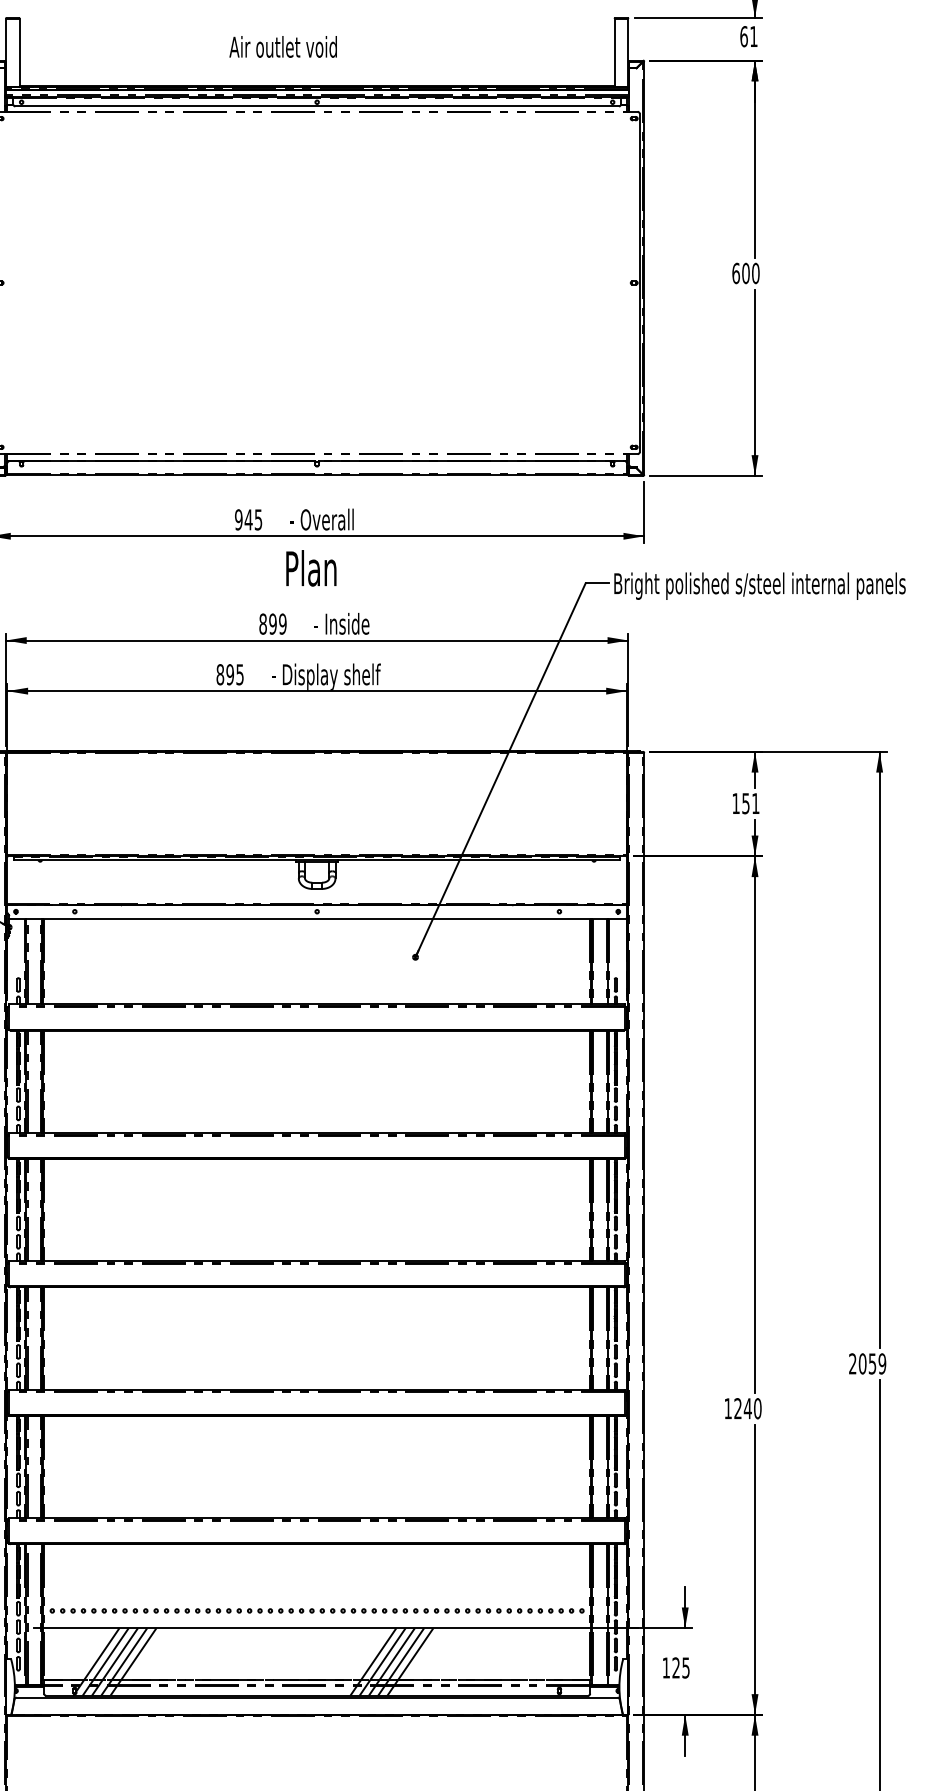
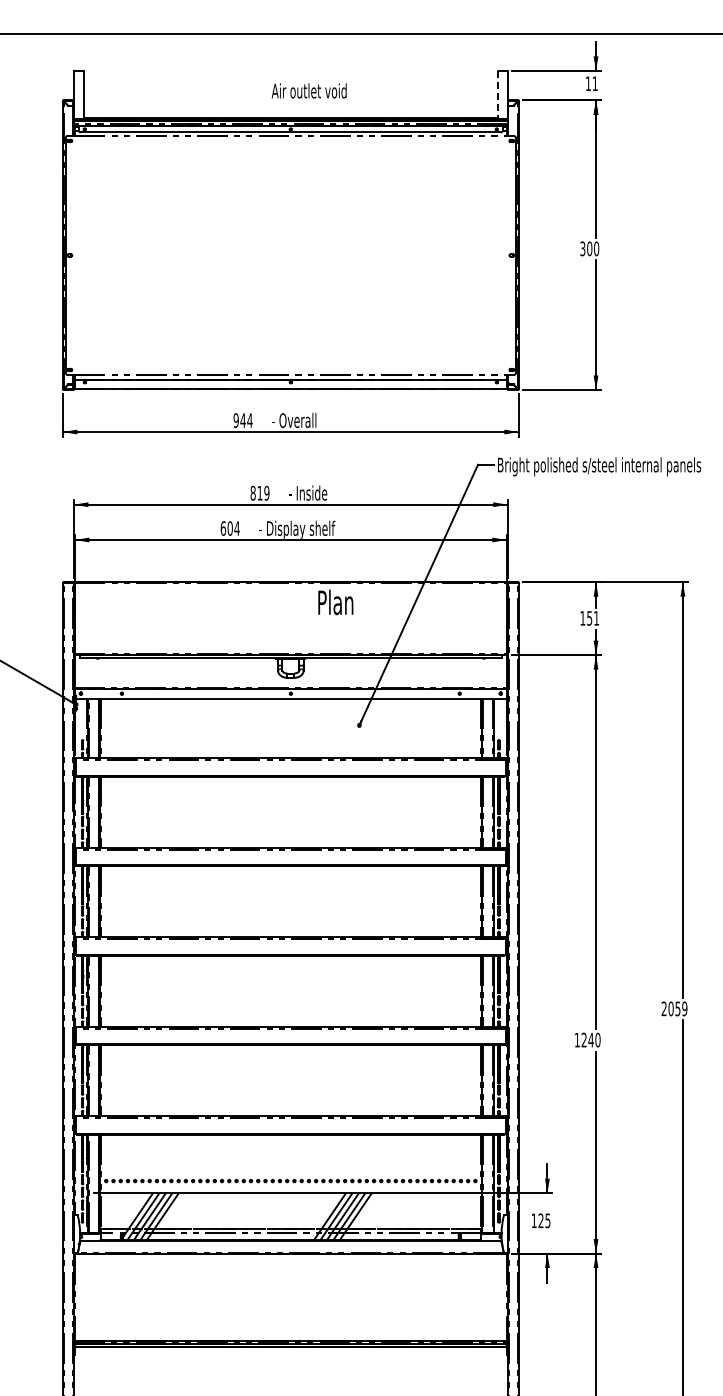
text: (744, 36) -> (588, 83), 61 -> 11
text: (282, 46) -> (308, 90), moved
line: (615, 52) -> (498, 94), solid -> dashed
text: (735, 272) -> (582, 248), 600 -> 300
text: (257, 519) -> (249, 420), 945 -> 944
text: (310, 568) -> (335, 602), moved
text: (272, 623) -> (259, 492), 899 -> 819
text: (229, 674) -> (229, 528), 895 -> 604

